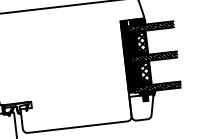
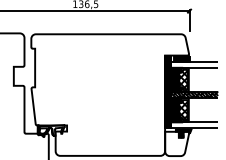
hatch: (150, 26) -> (194, 64), removed
hatch: (157, 87) -> (194, 125), removed

